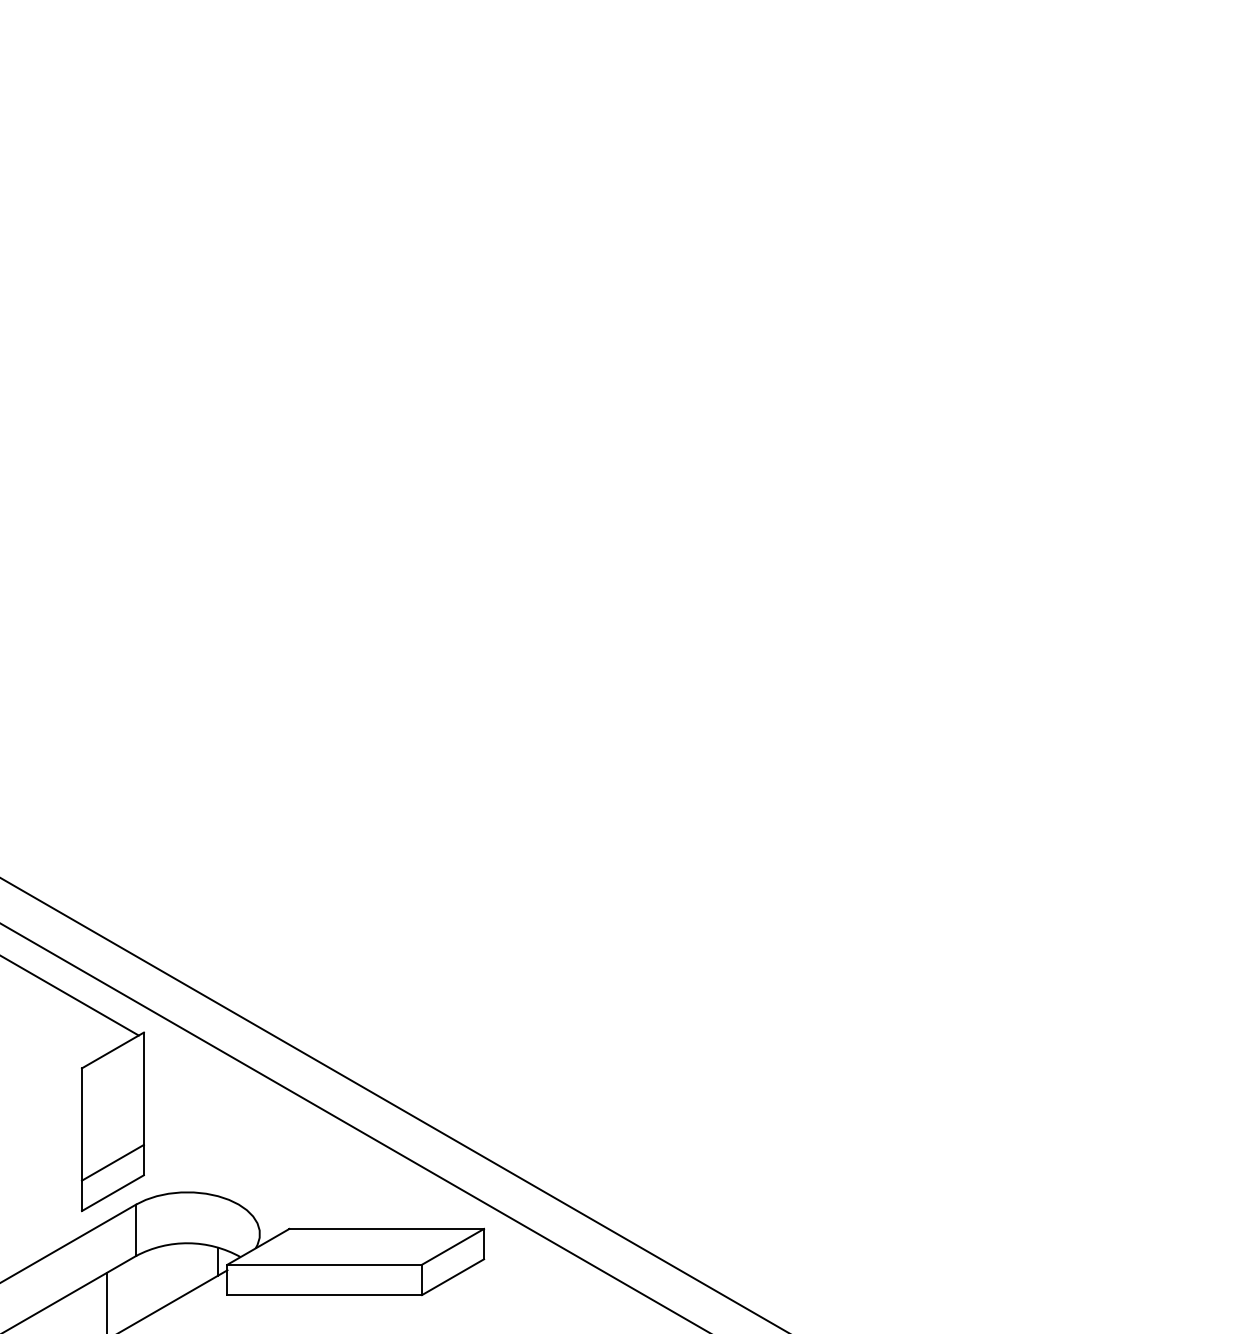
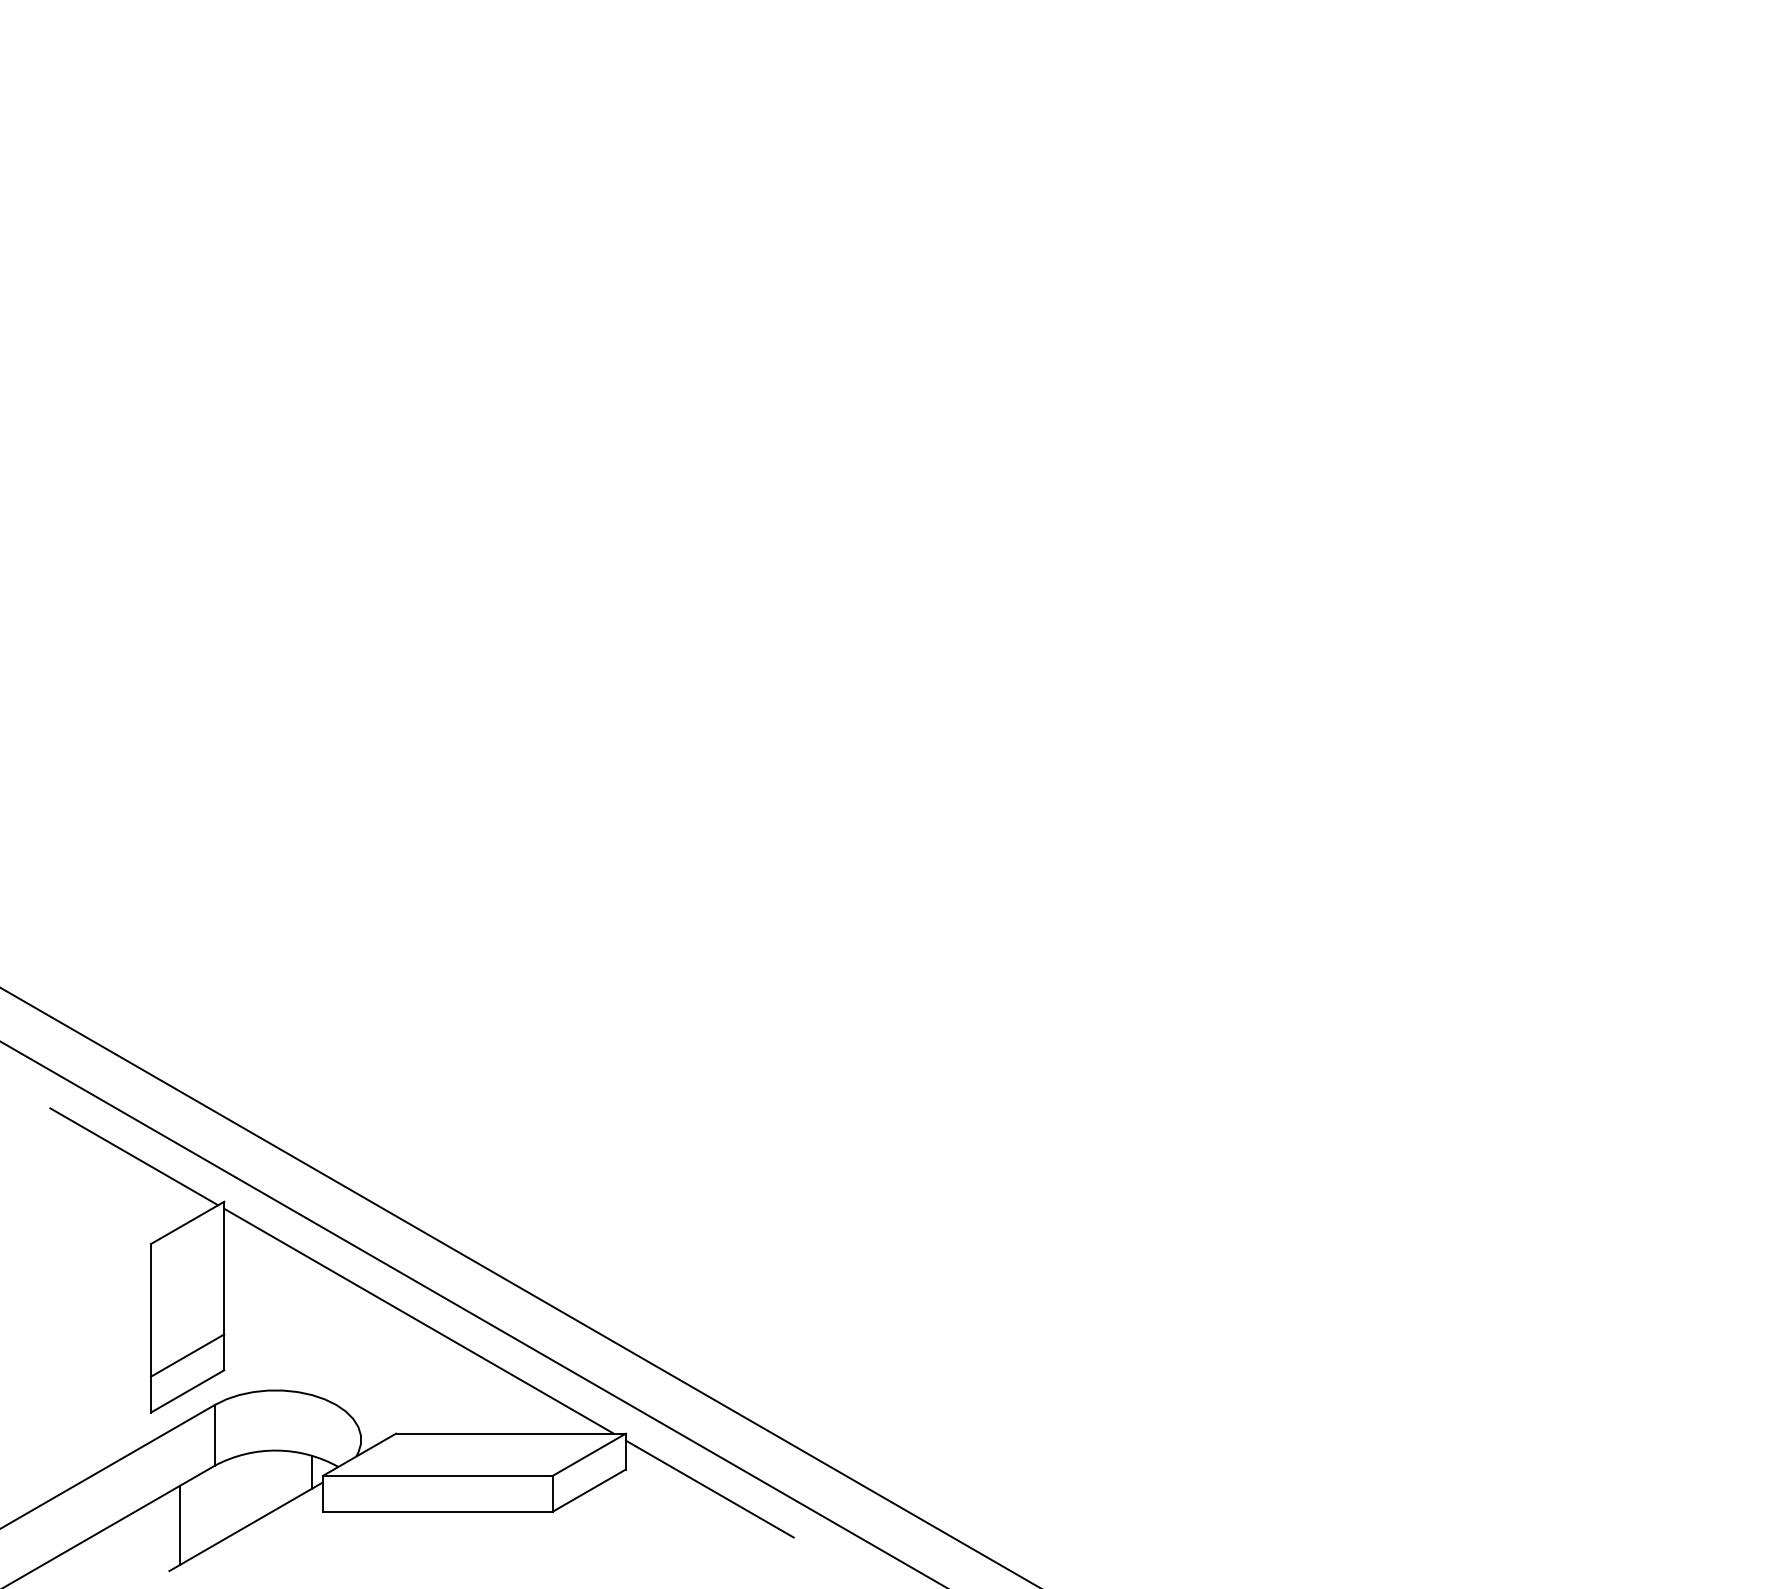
line: (308, 1133) -> (418, 1320), added
line: (554, 1275) -> (709, 1488), added

